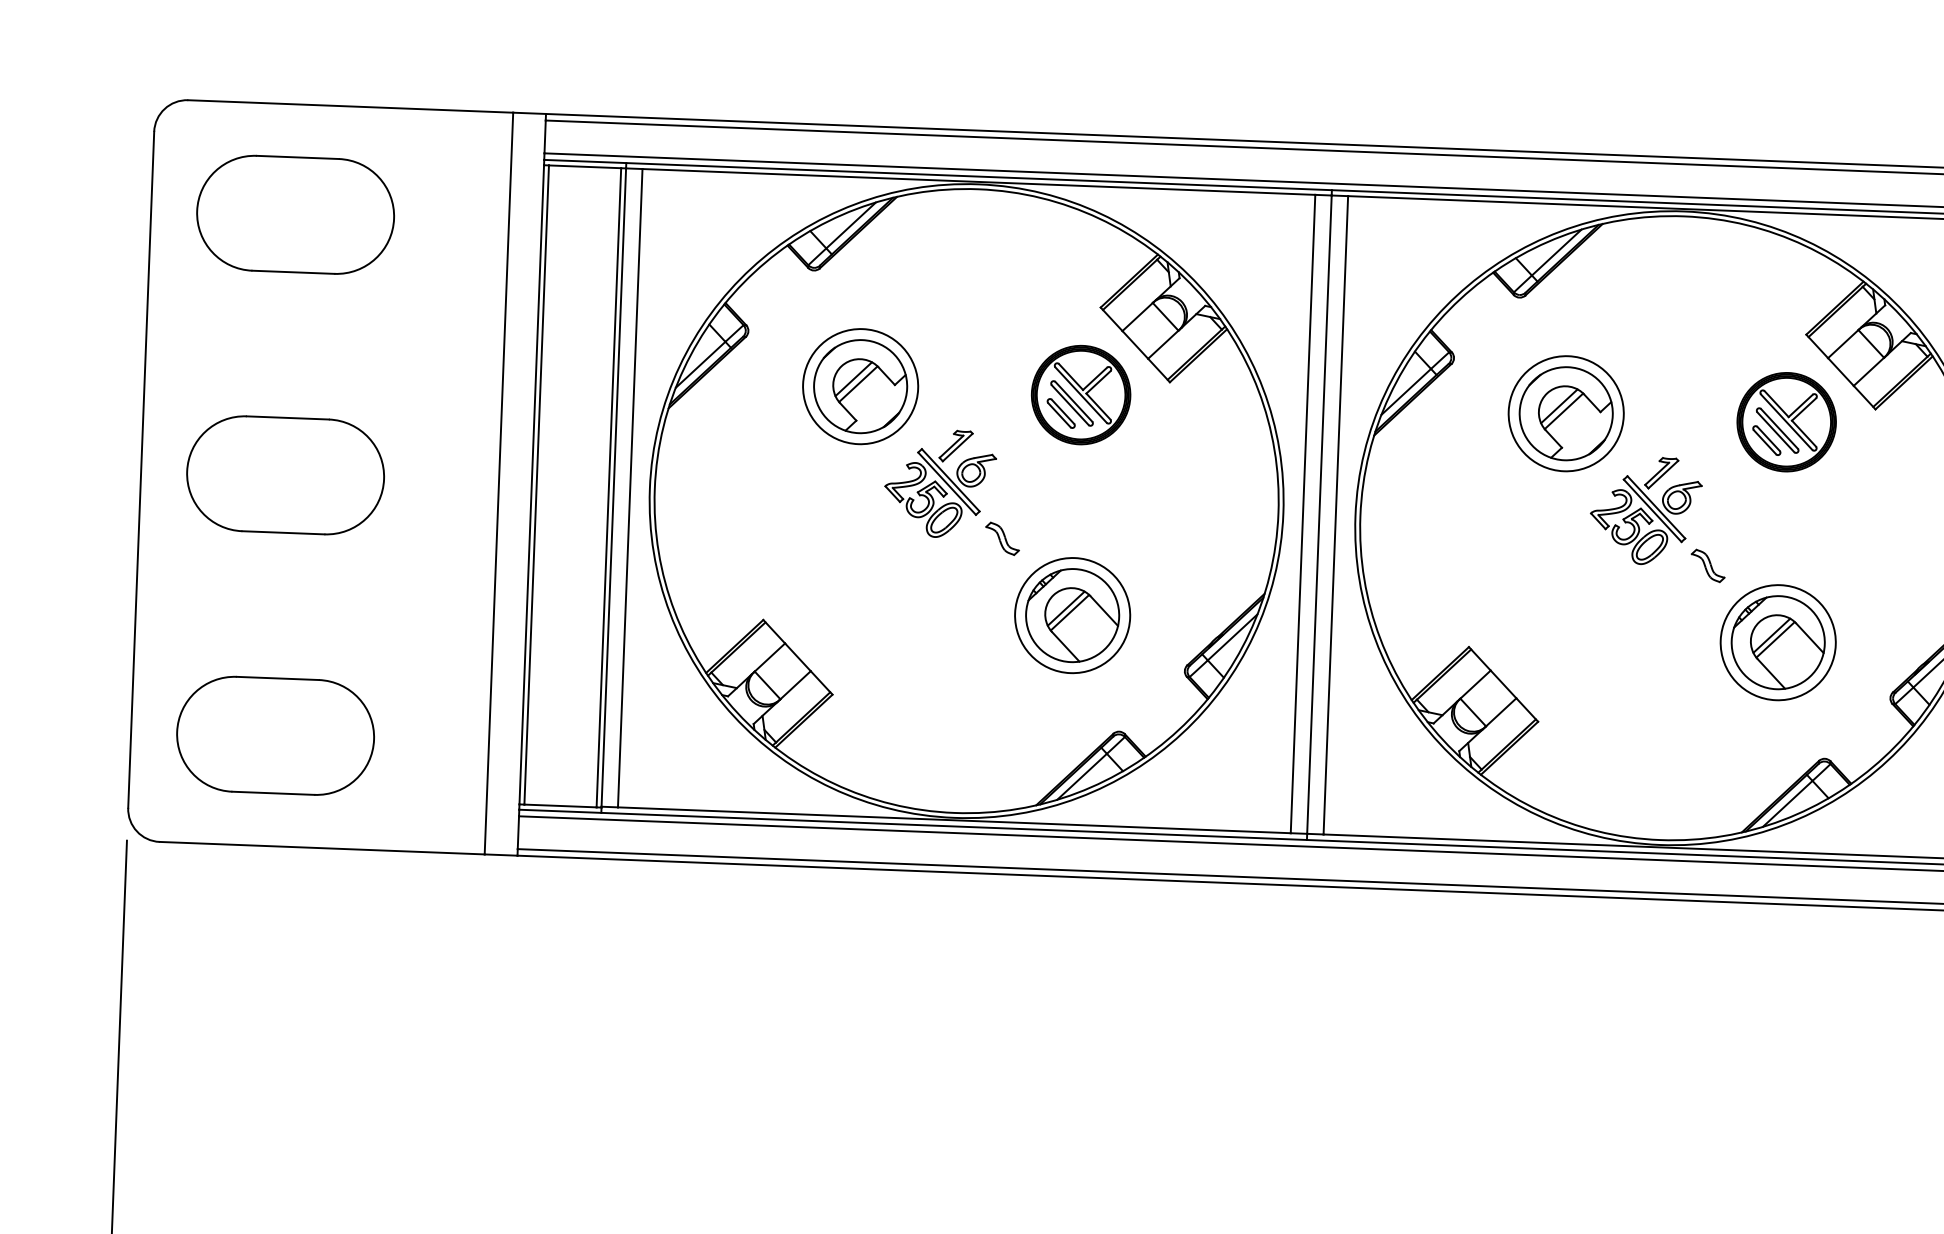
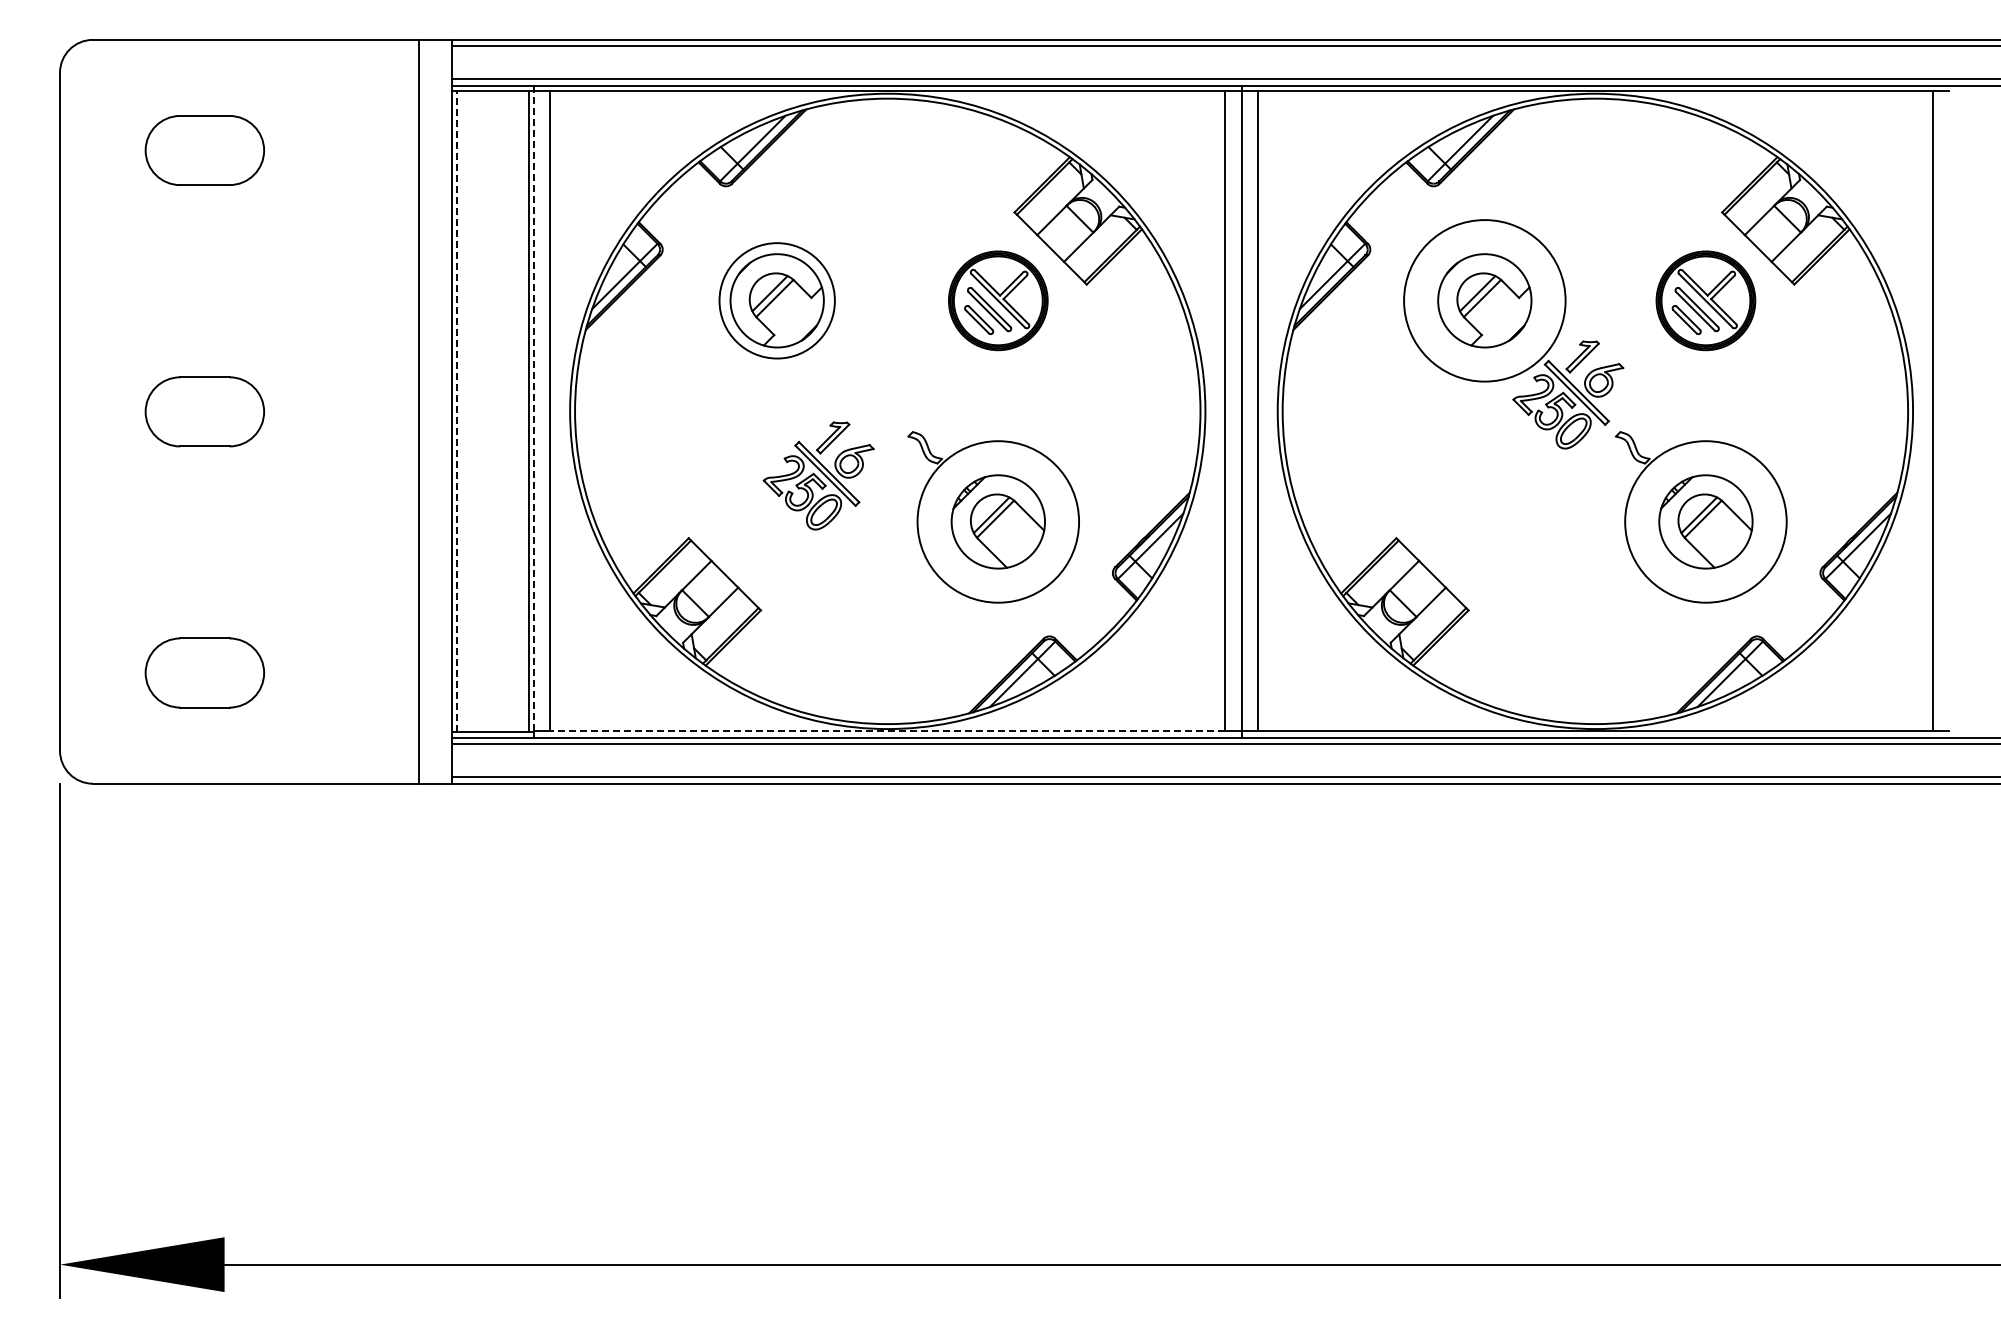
part: (295, 214) -> (204, 150), size x0.6
circle: (1565, 413) -> (1484, 300), size x1.4
part: (285, 475) -> (204, 411), size x0.6
part: (940, 483) -> (818, 475), moved
line: (536, 484) -> (456, 411), solid -> dashed
line: (613, 486) -> (533, 410), solid -> dashed
circle: (1072, 615) -> (998, 521), size x1.4
circle: (1777, 642) -> (1705, 521), size x1.4
part: (275, 735) -> (204, 672), size x0.6
line: (954, 820) -> (887, 731), solid -> dashed

